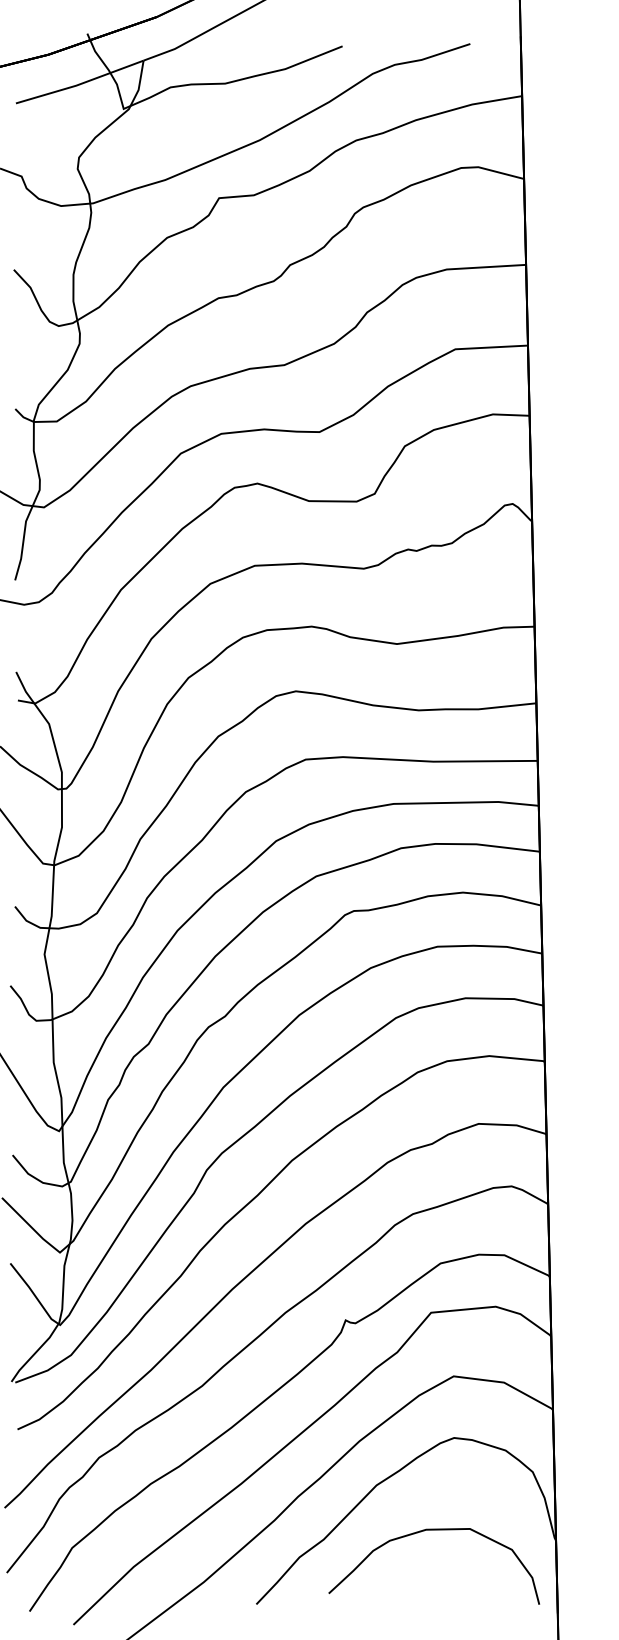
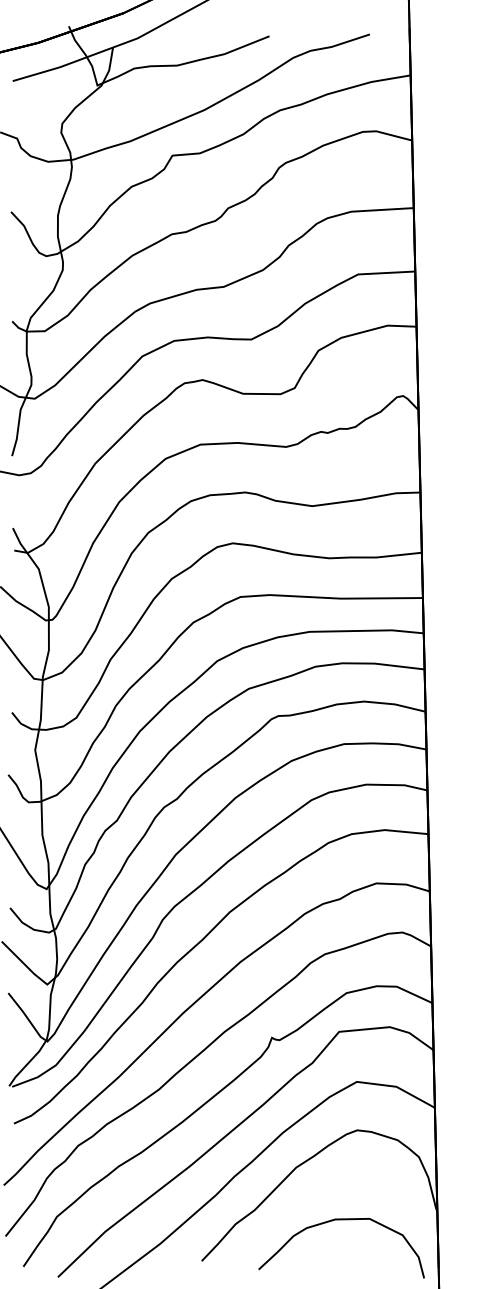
curve: (434, 1531) -> (341, 1220), moved

